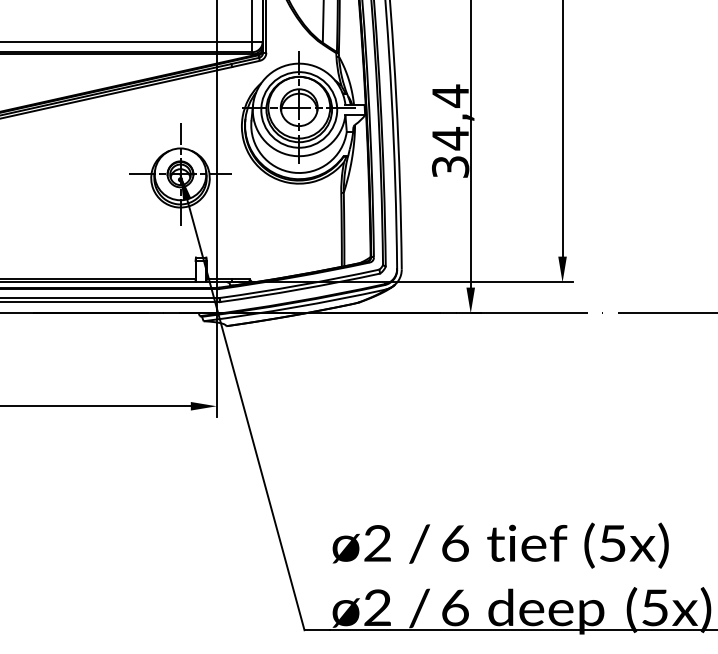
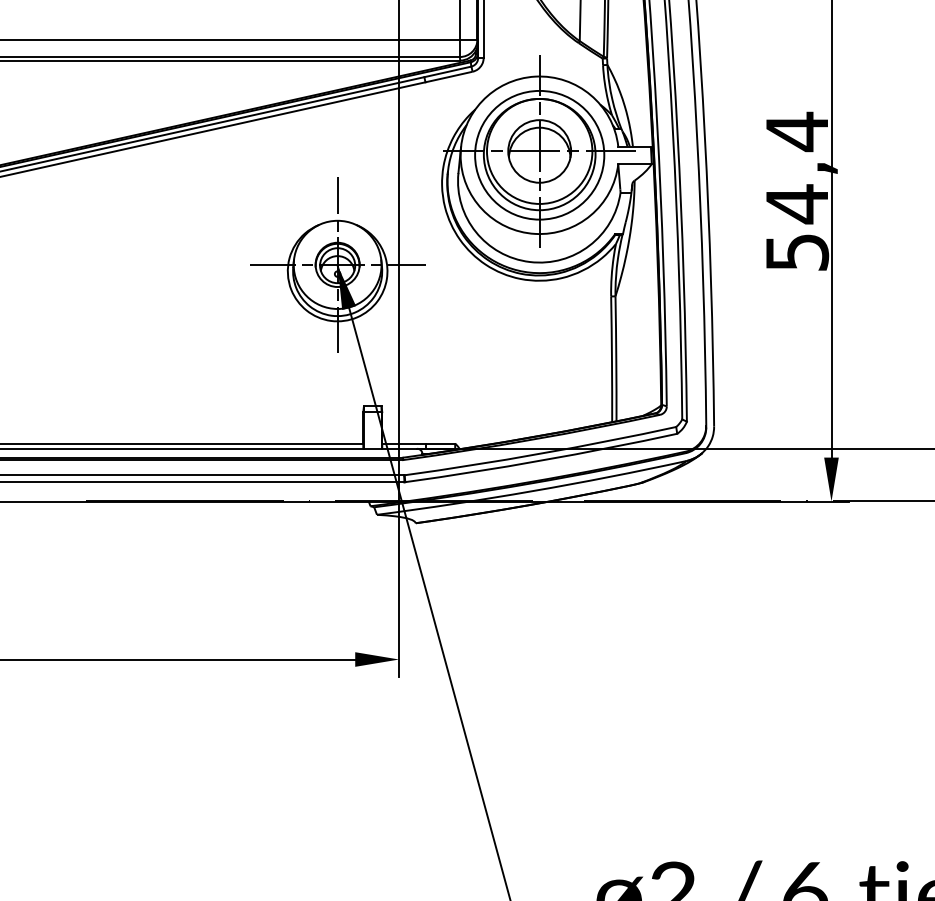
text: (450, 166) -> (797, 251), 34,4 -> 54,4

